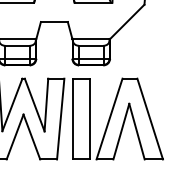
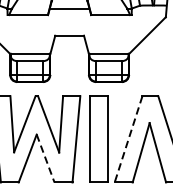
line: (109, 119) -> (128, 139), solid -> dashed
line: (31, 137) -> (45, 159), solid -> dashed

